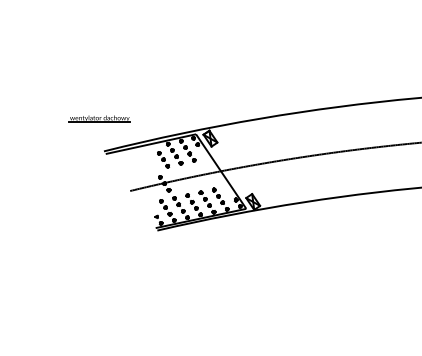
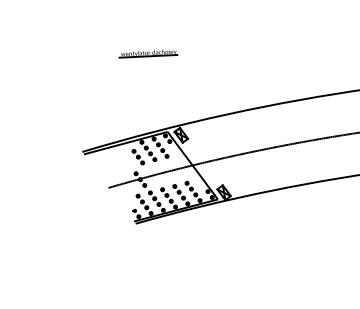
part: (99, 118) -> (148, 53), moved

